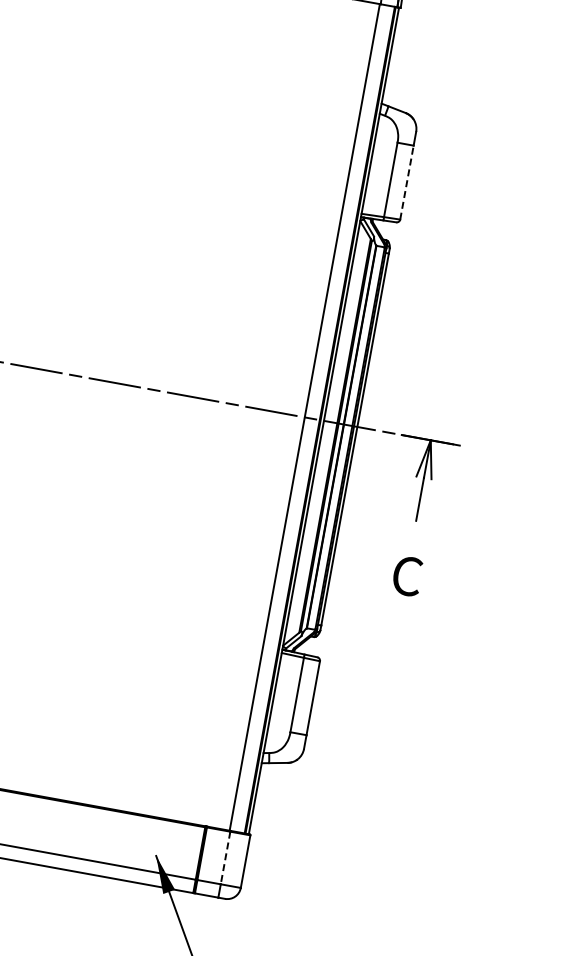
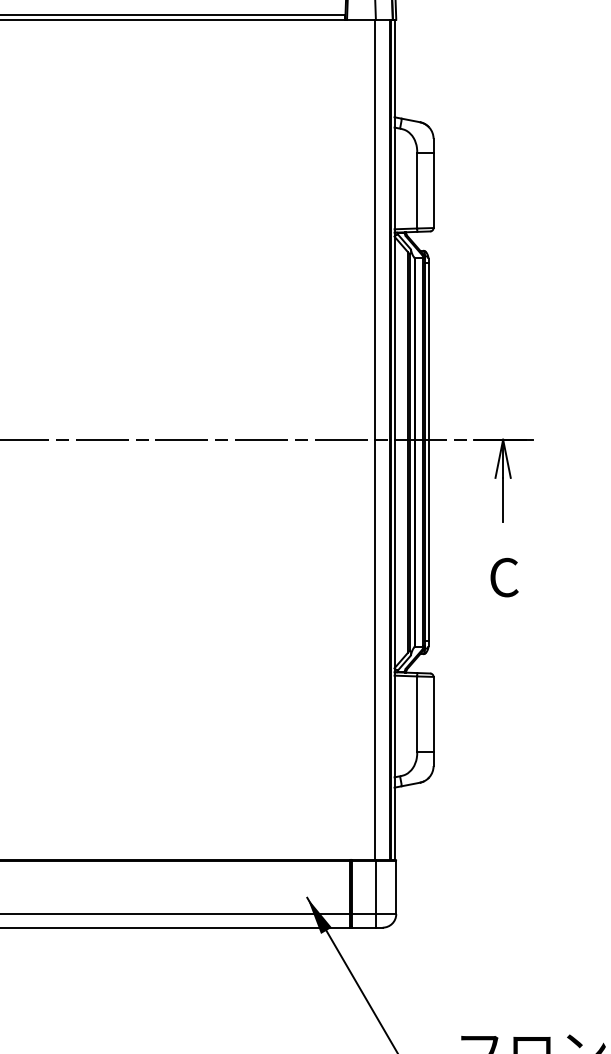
line: (406, 182) -> (433, 190), dashed -> solid
line: (225, 858) -> (375, 887), dashed -> solid

